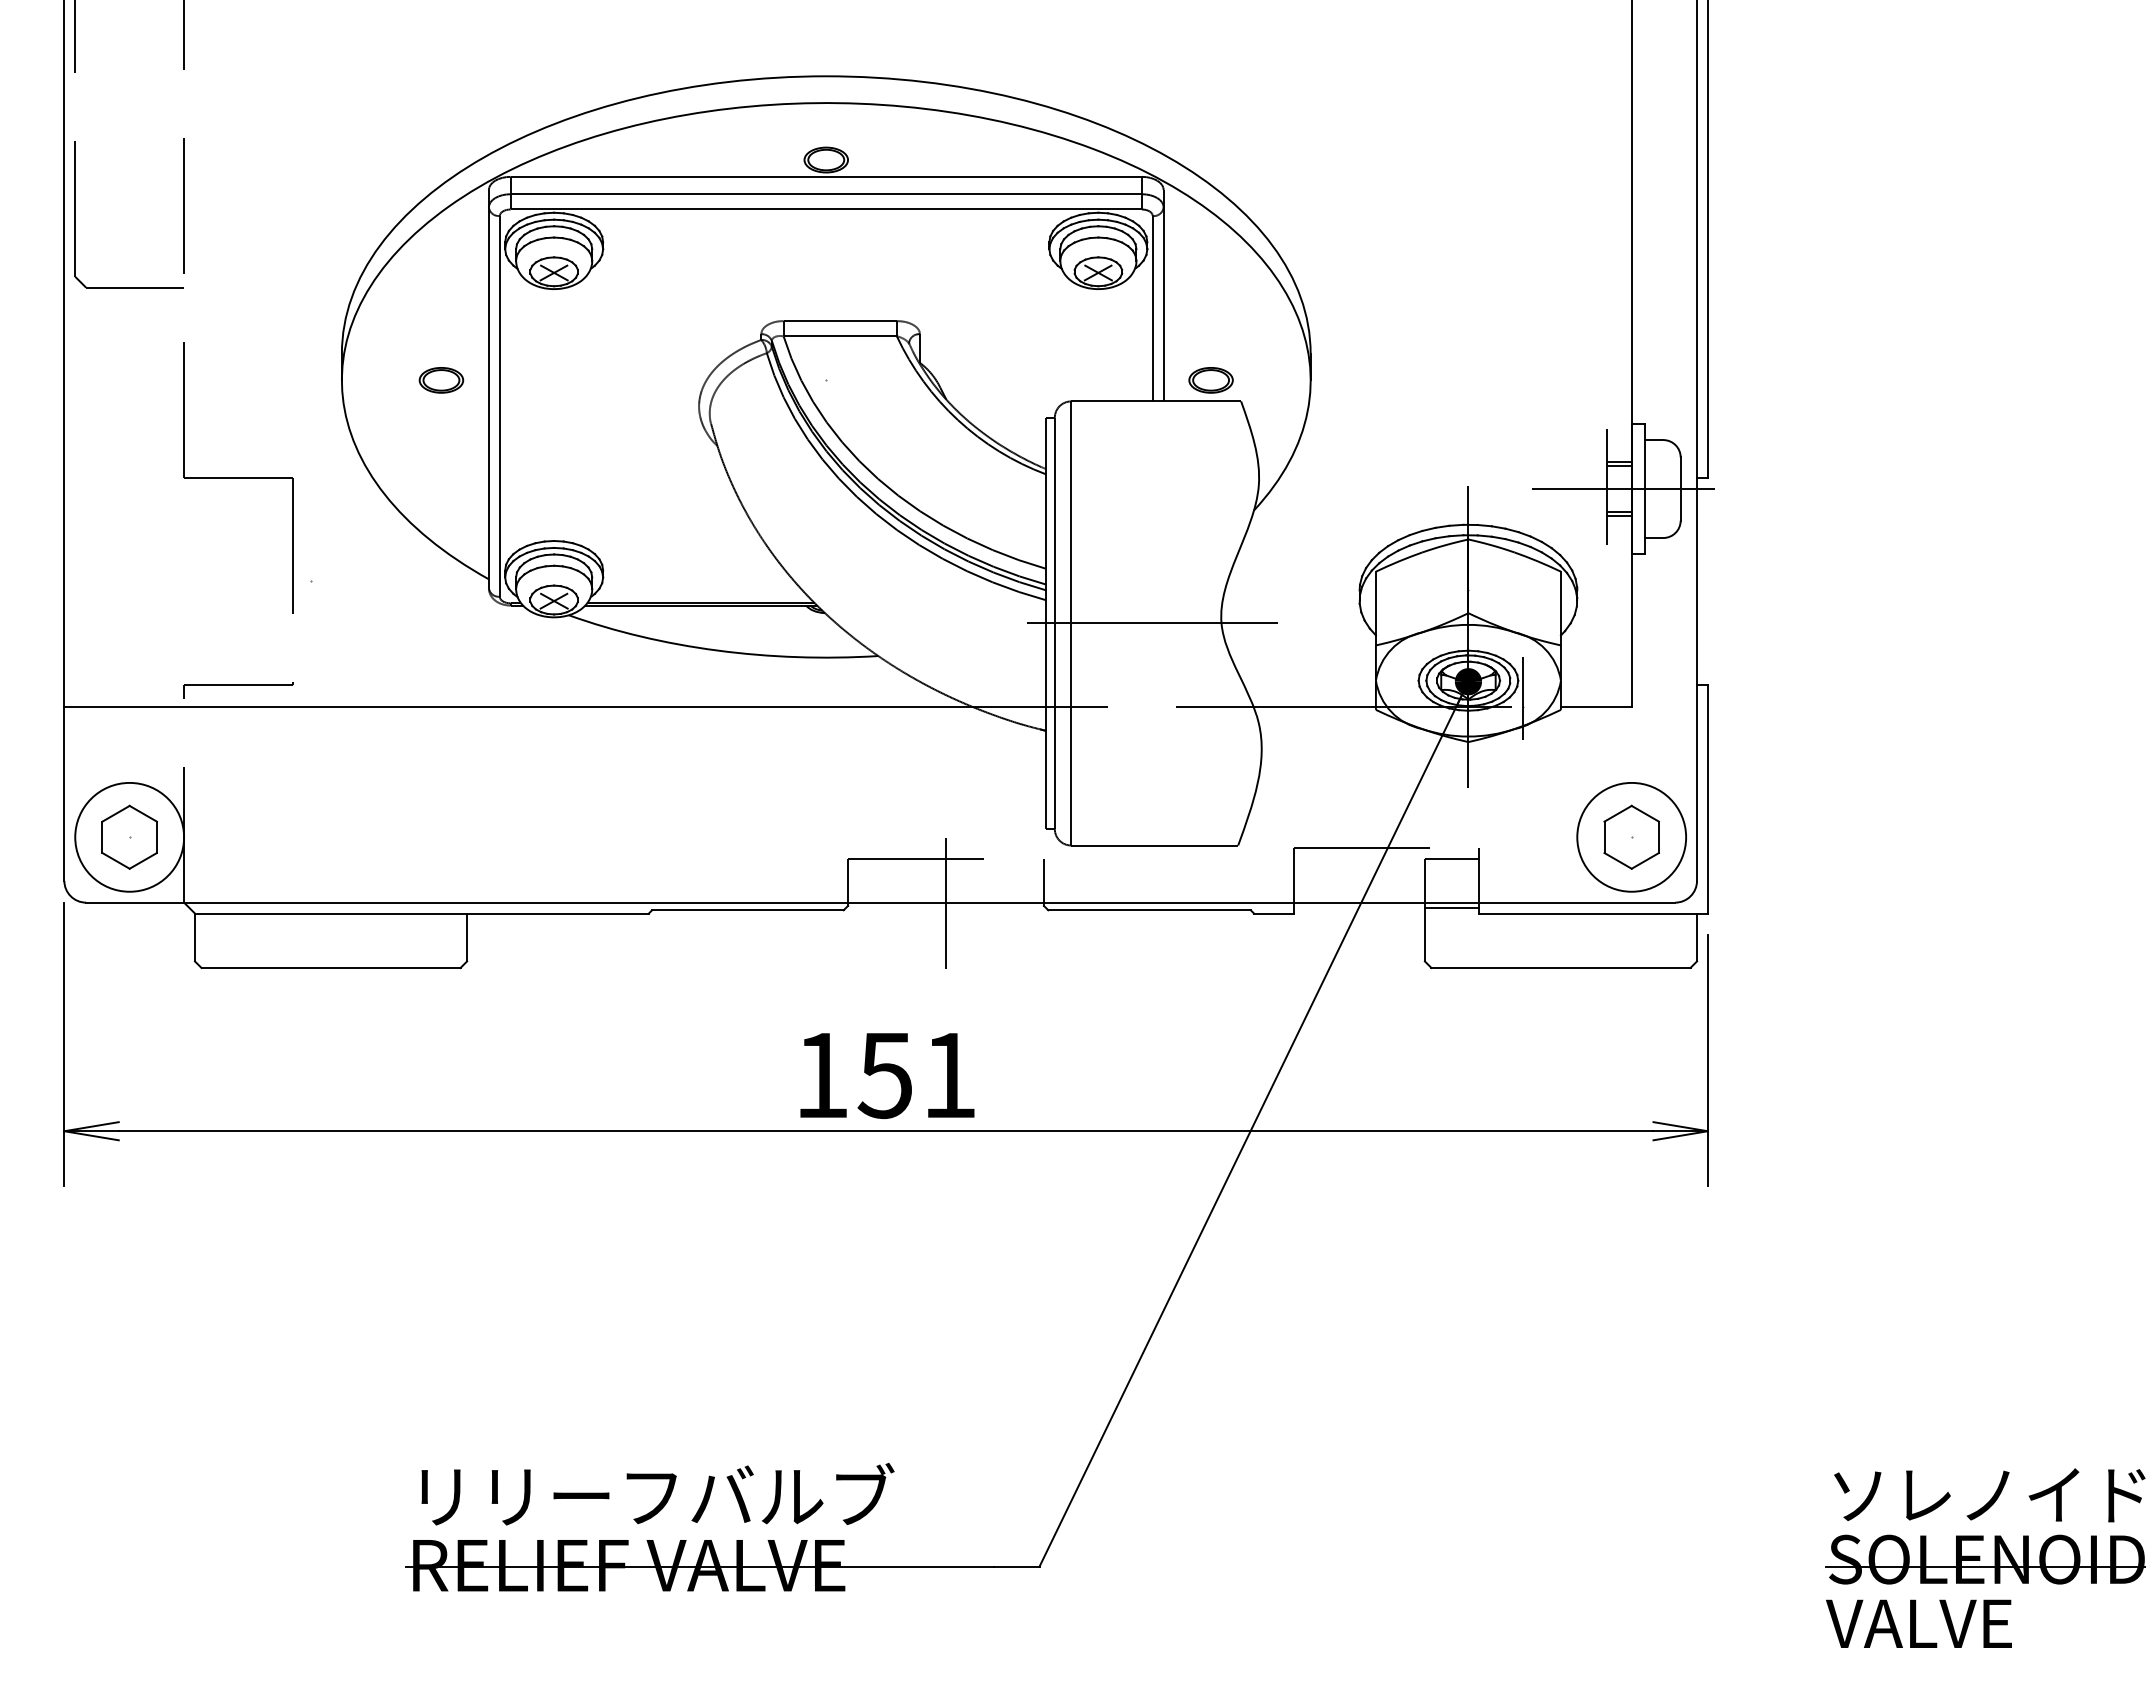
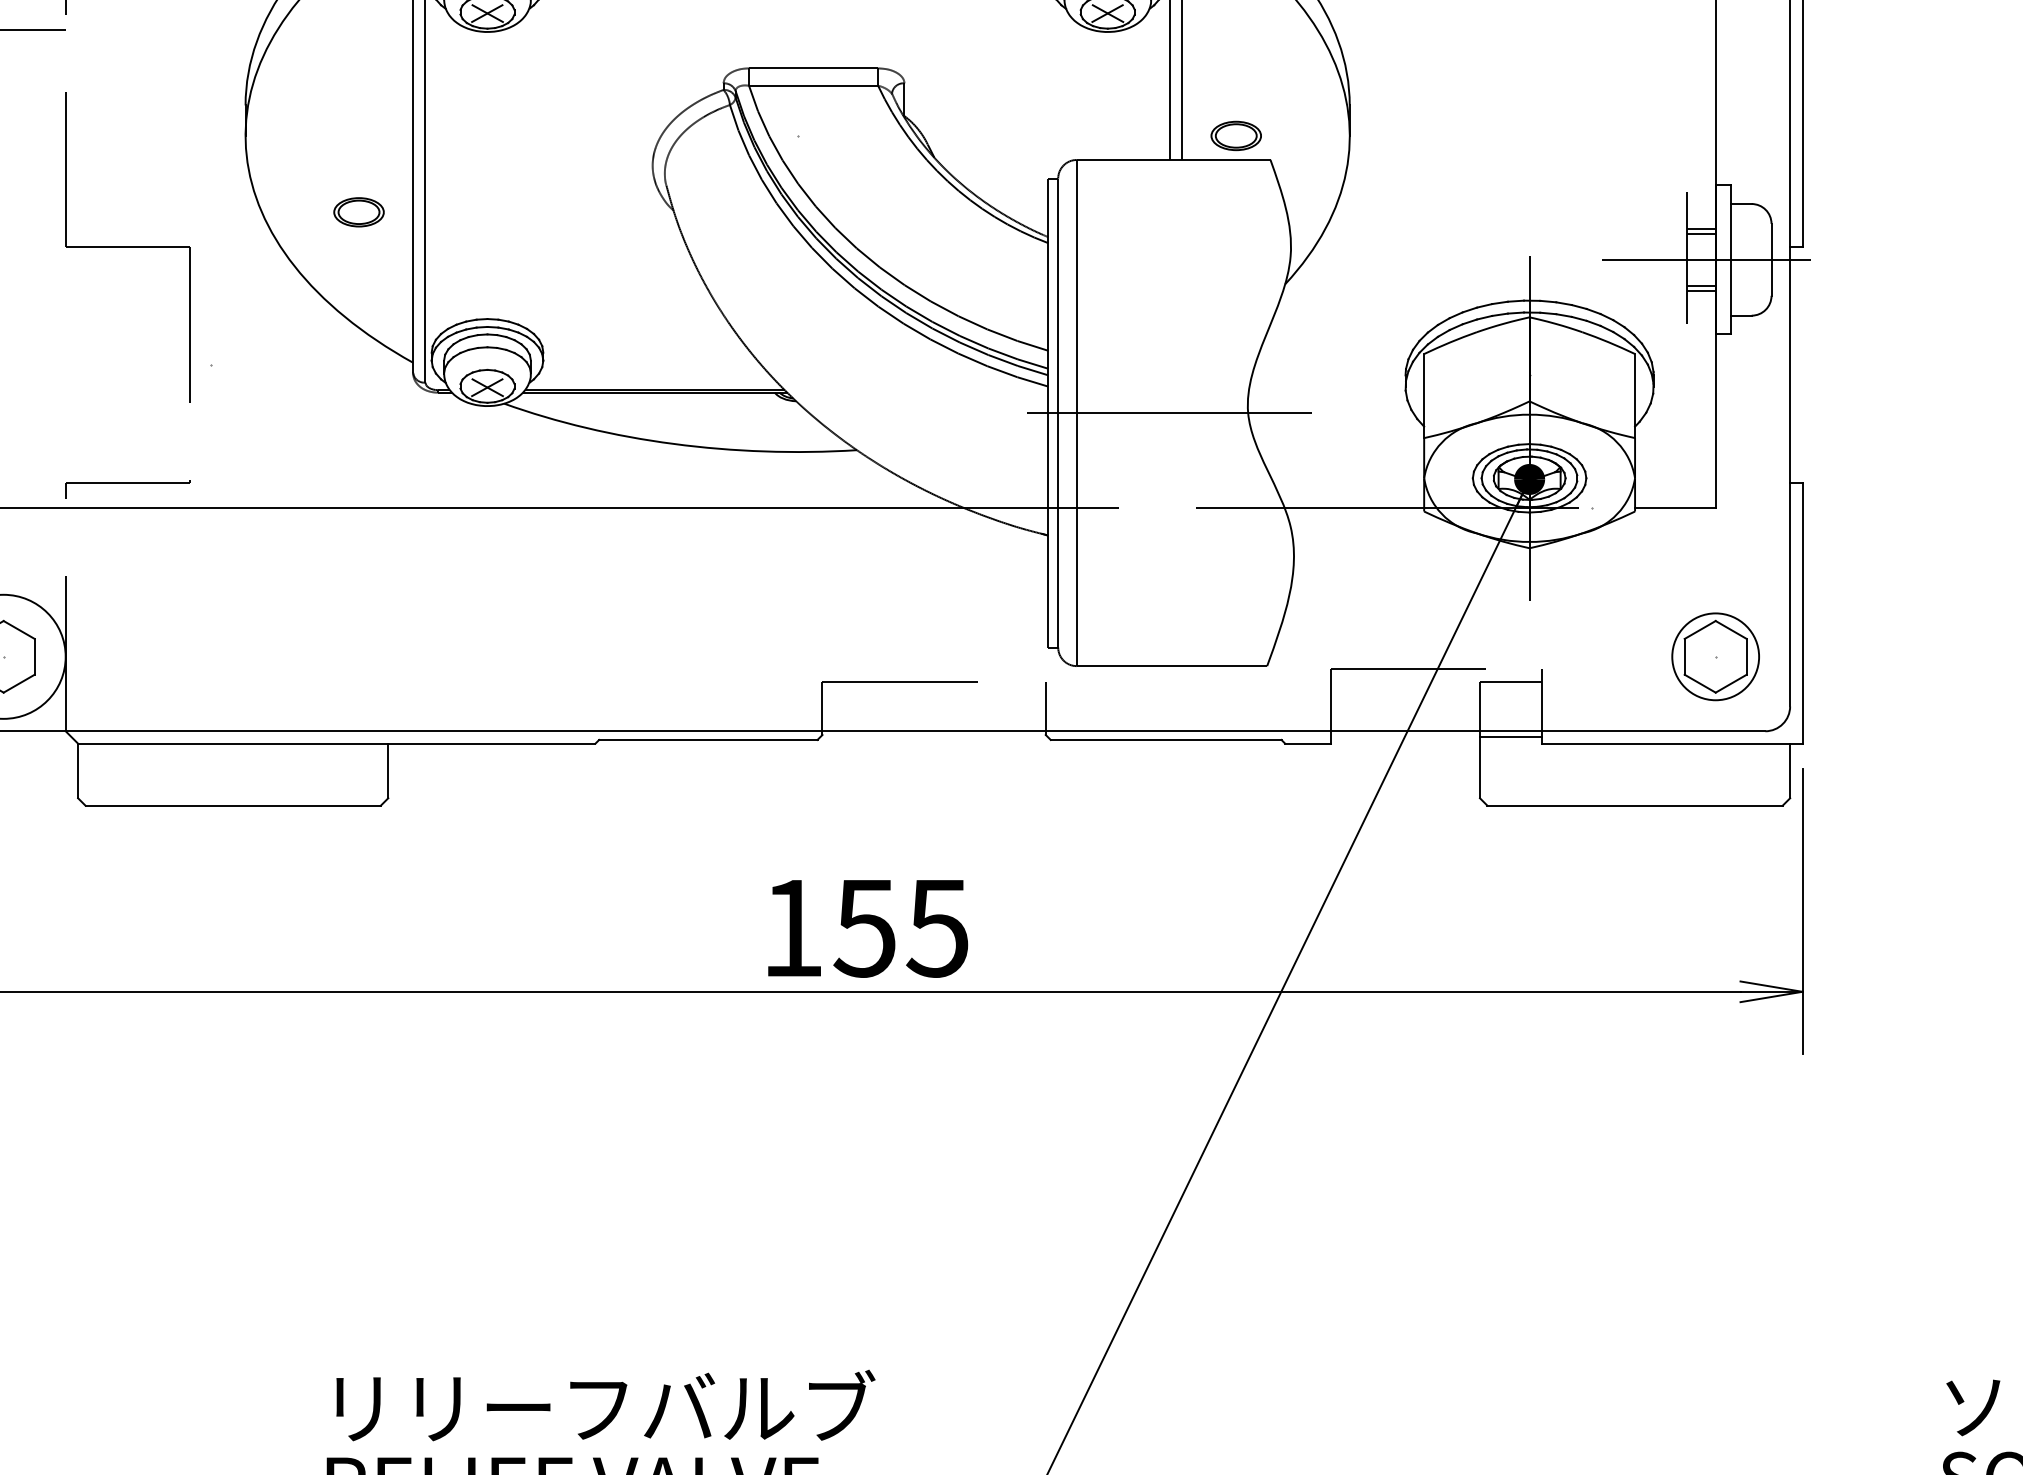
part: (441, 380) -> (359, 212), moved
line: (1522, 698) -> (1591, 498), removed
circle: (1631, 836) -> (1715, 655), size x0.7
line: (946, 903) -> (934, 732), removed
text: (948, 1076) -> (936, 929), 151 -> 155

